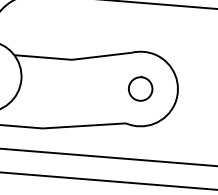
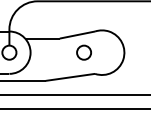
part: (139, 88) -> (83, 52), moved

